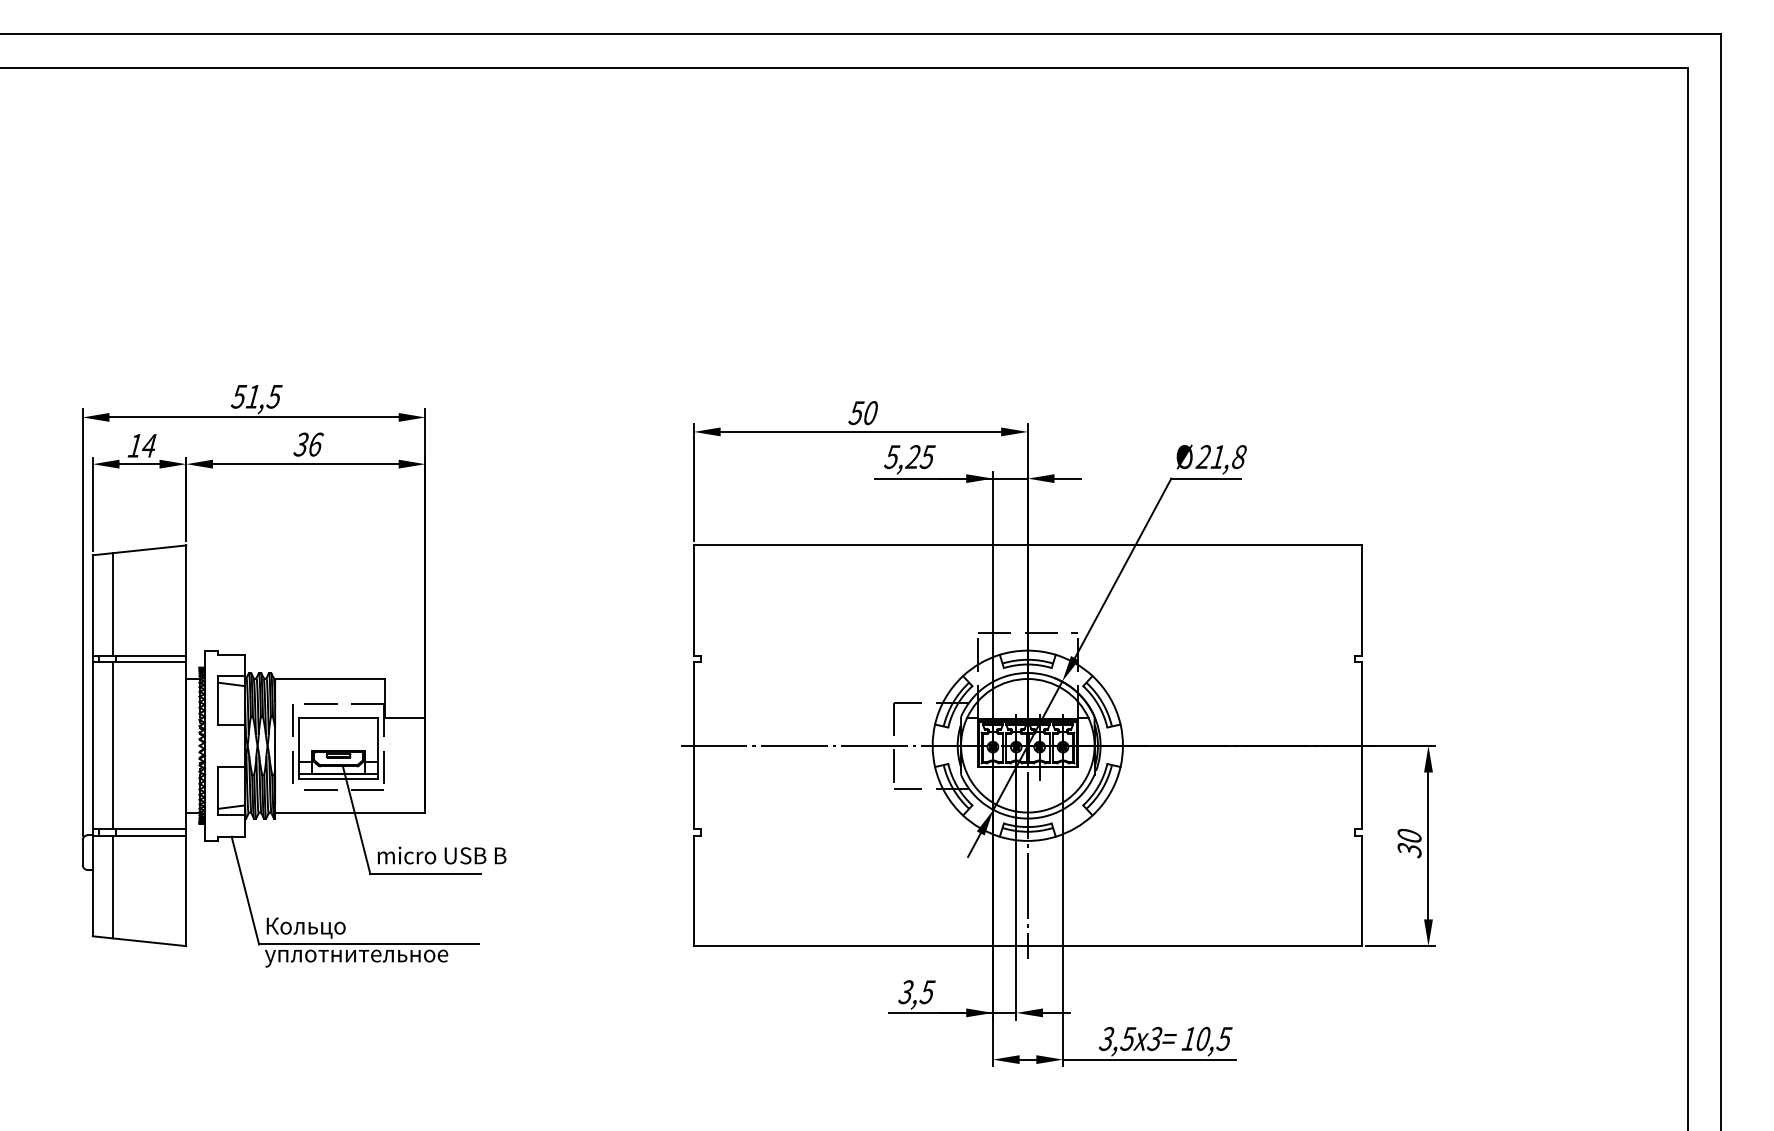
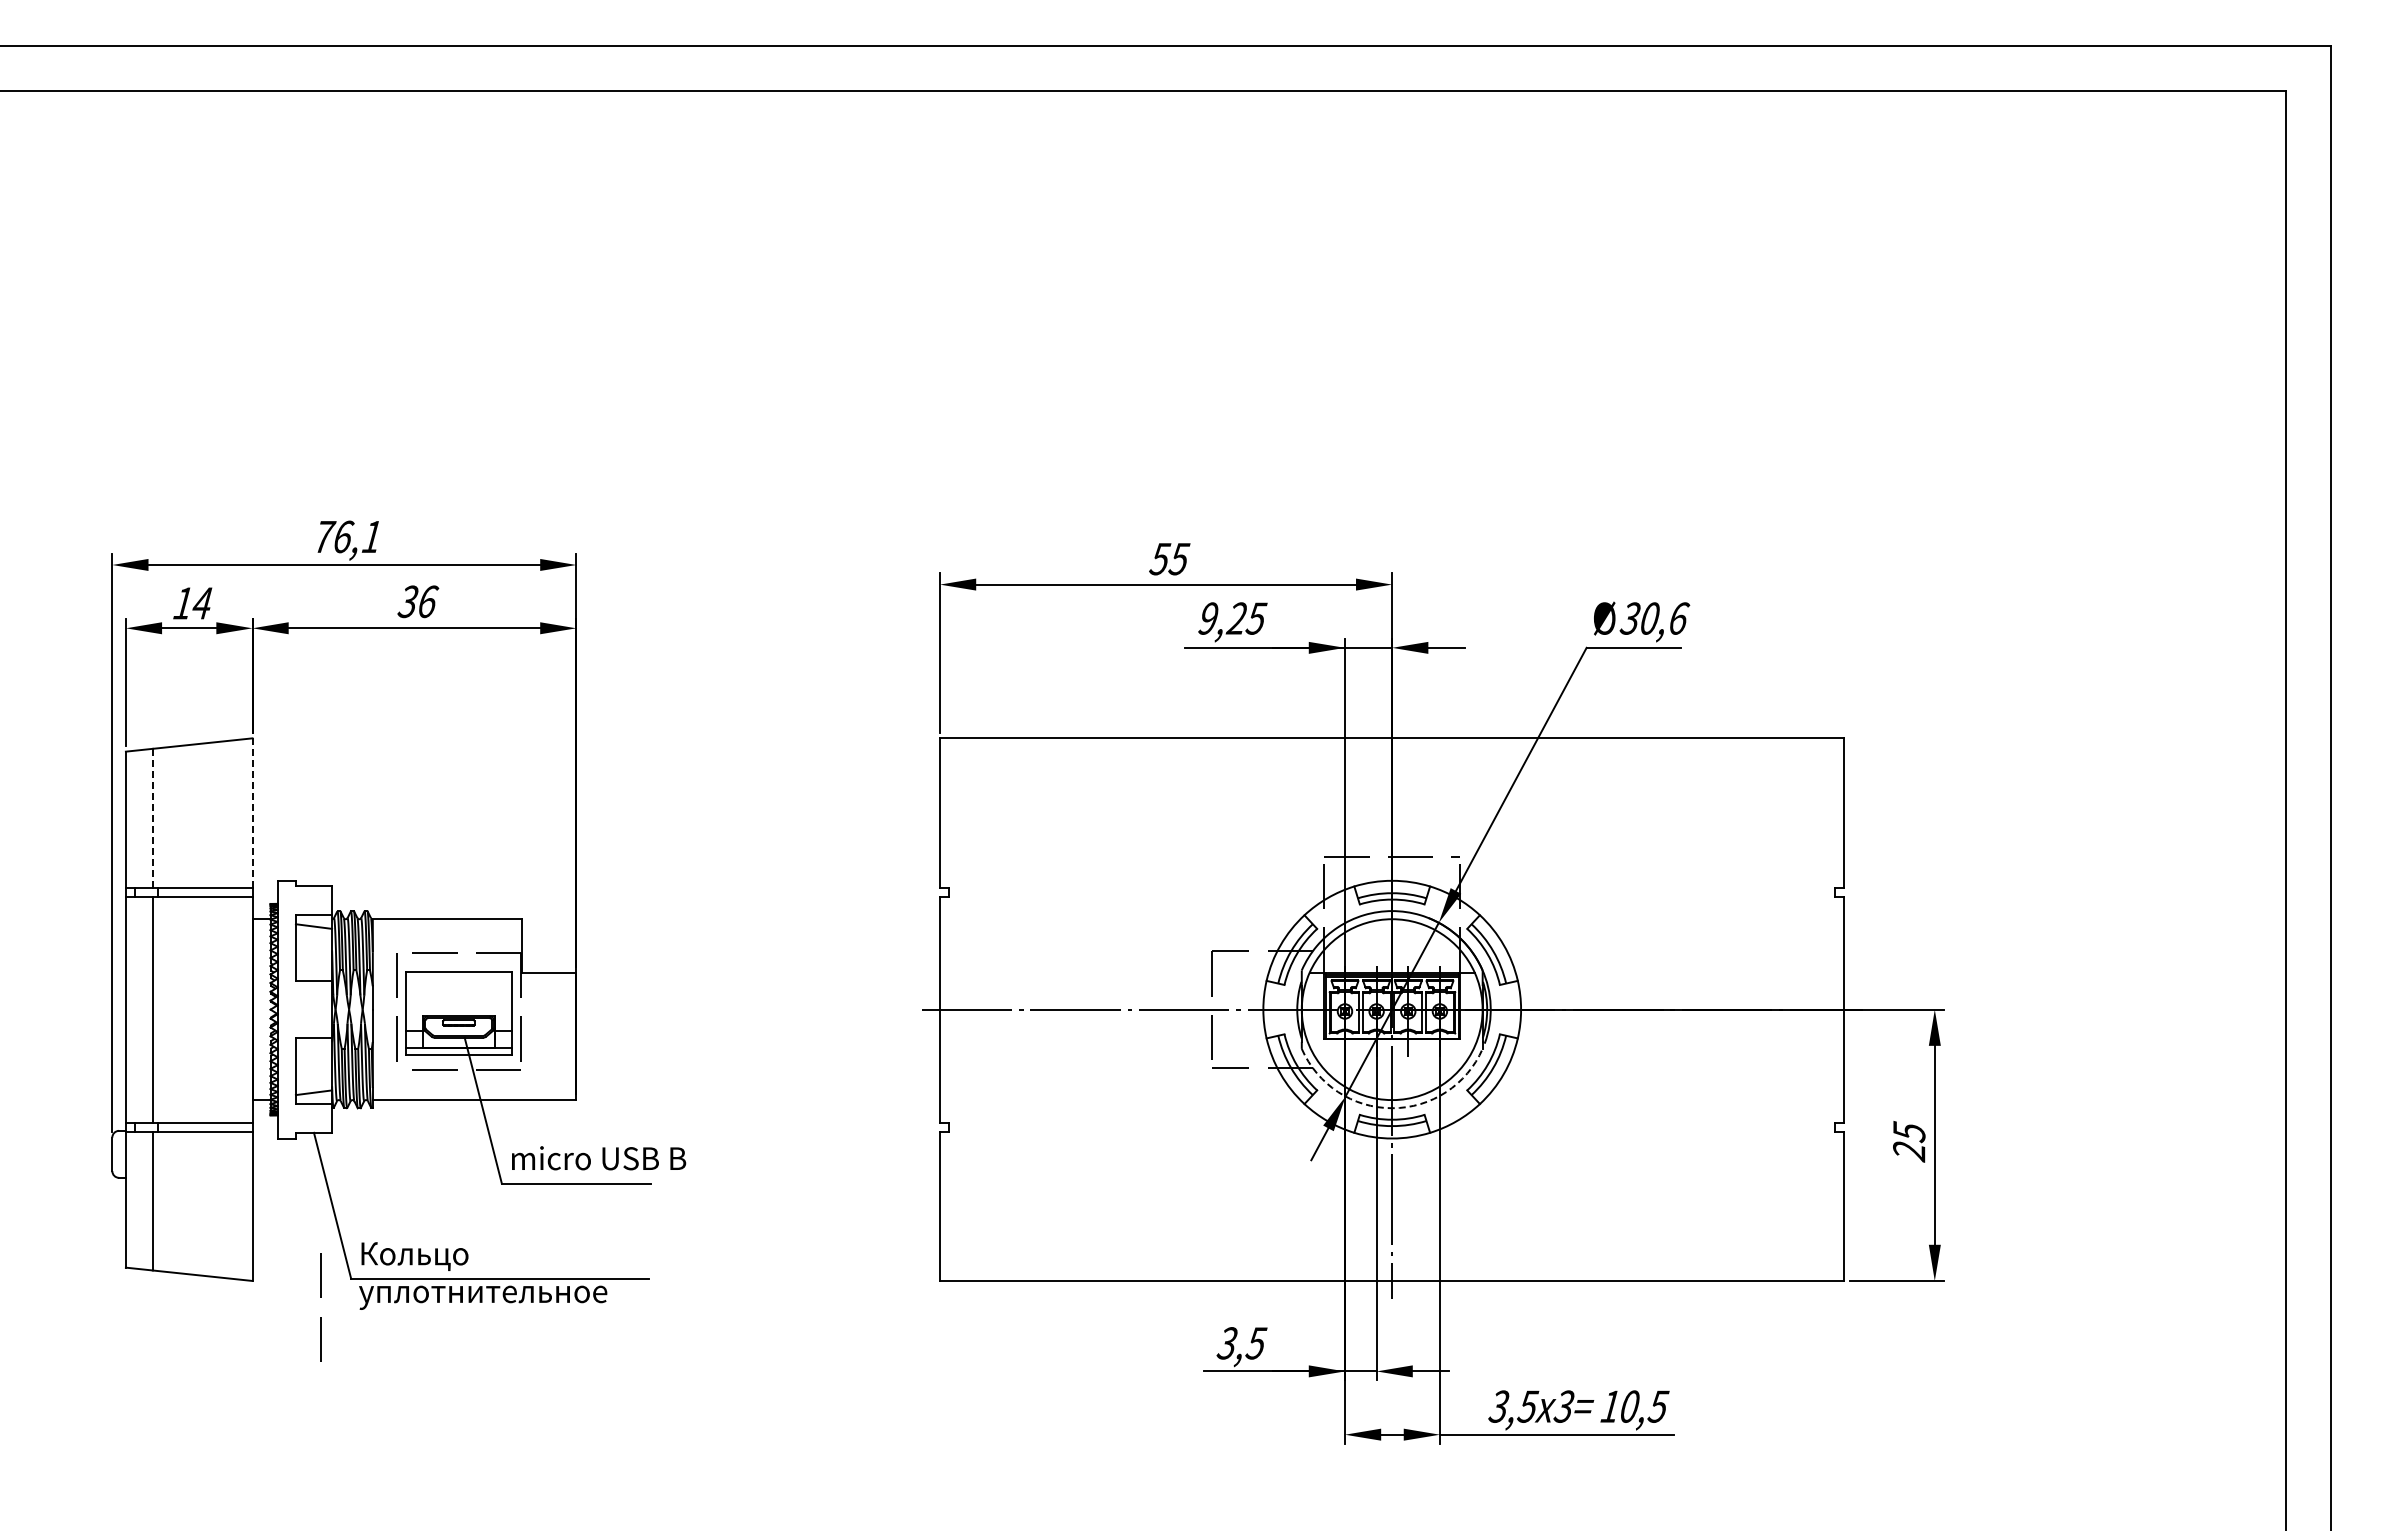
text: (256, 396) -> (347, 536), 51,5 -> 76,1
text: (870, 412) -> (1179, 558), 50 -> 55
text: (892, 456) -> (1208, 618), 5,25 -> 9,25
text: (1221, 456) -> (1654, 618), 21,8 -> 30,6
line: (186, 600) -> (252, 812), solid -> dashed
line: (112, 604) -> (152, 818), solid -> dashed
arc: (1028, 818) -> (1392, 1108), solid -> dashed
text: (1409, 843) -> (1909, 1141), 30 -> 25
line: (236, 972) -> (320, 1316), added

